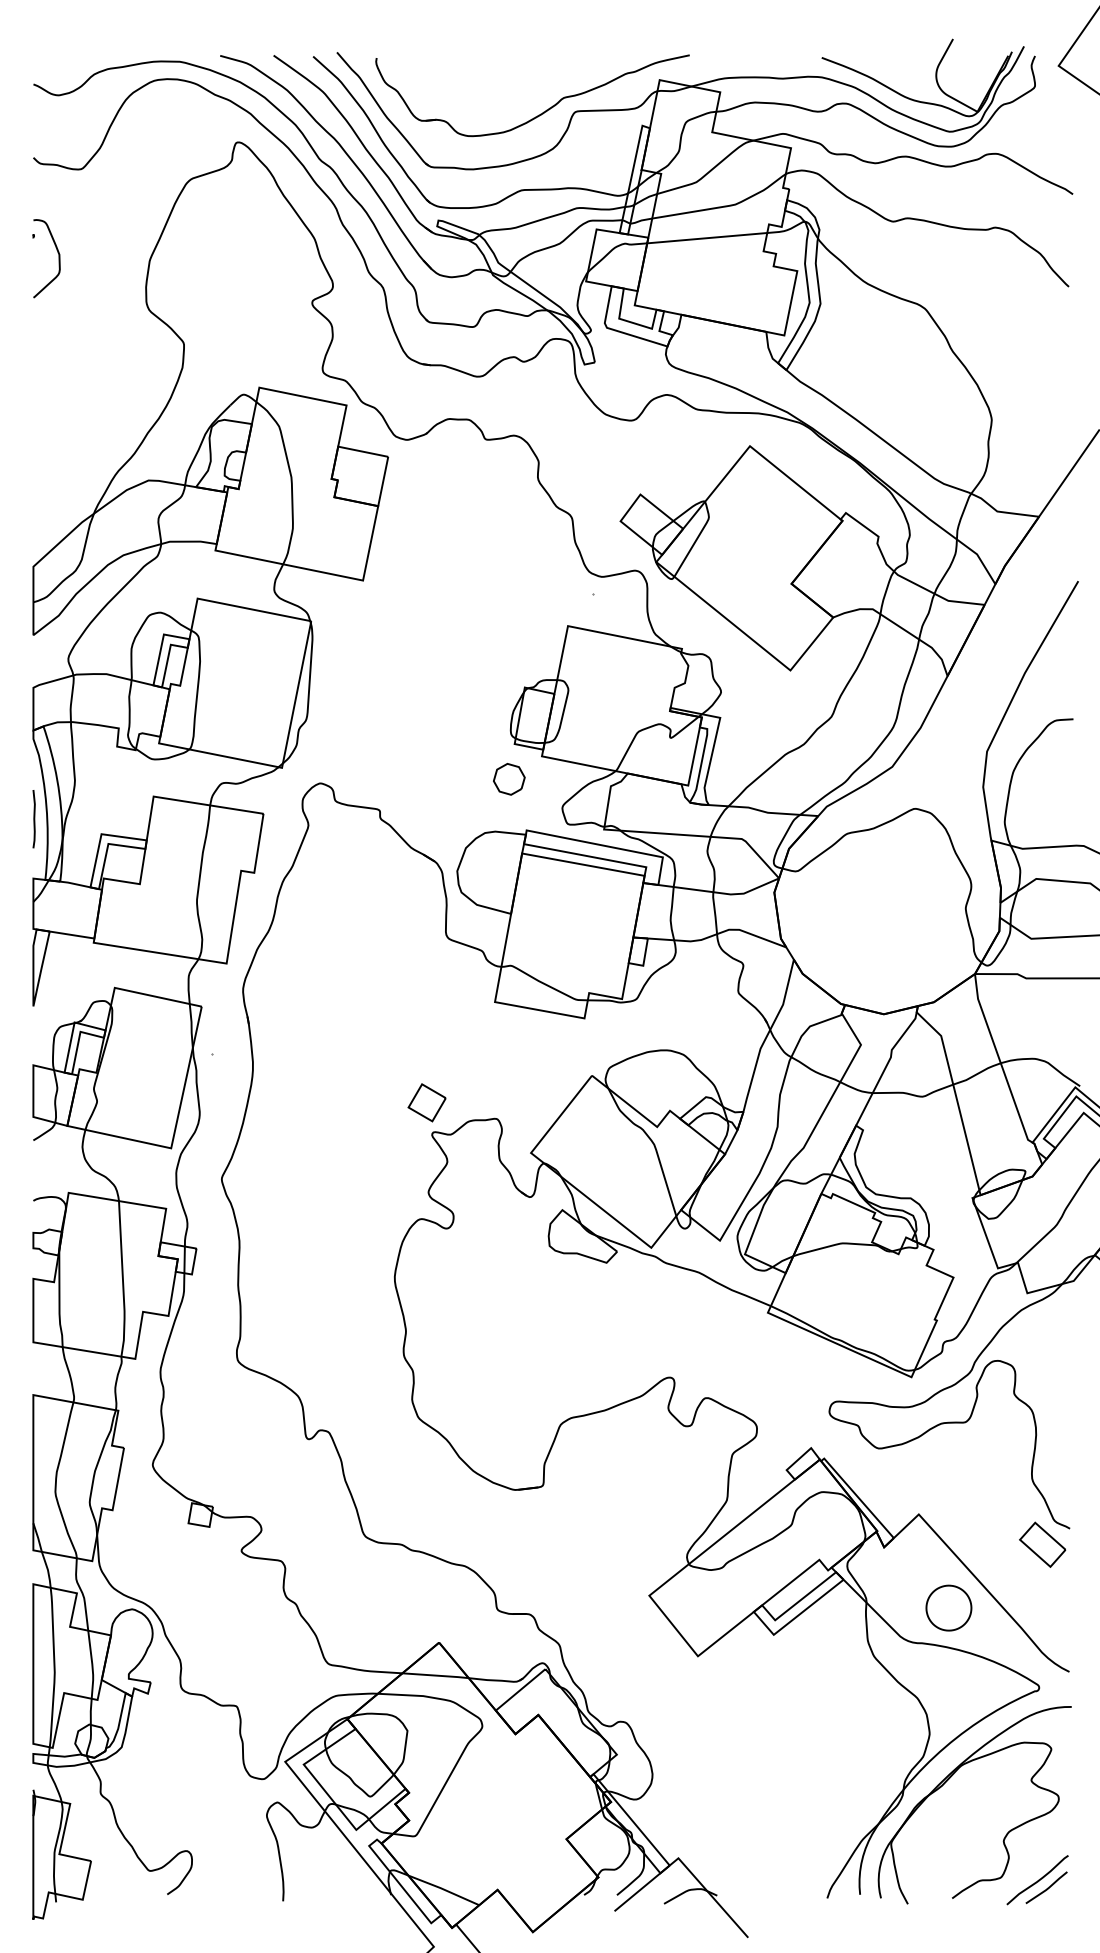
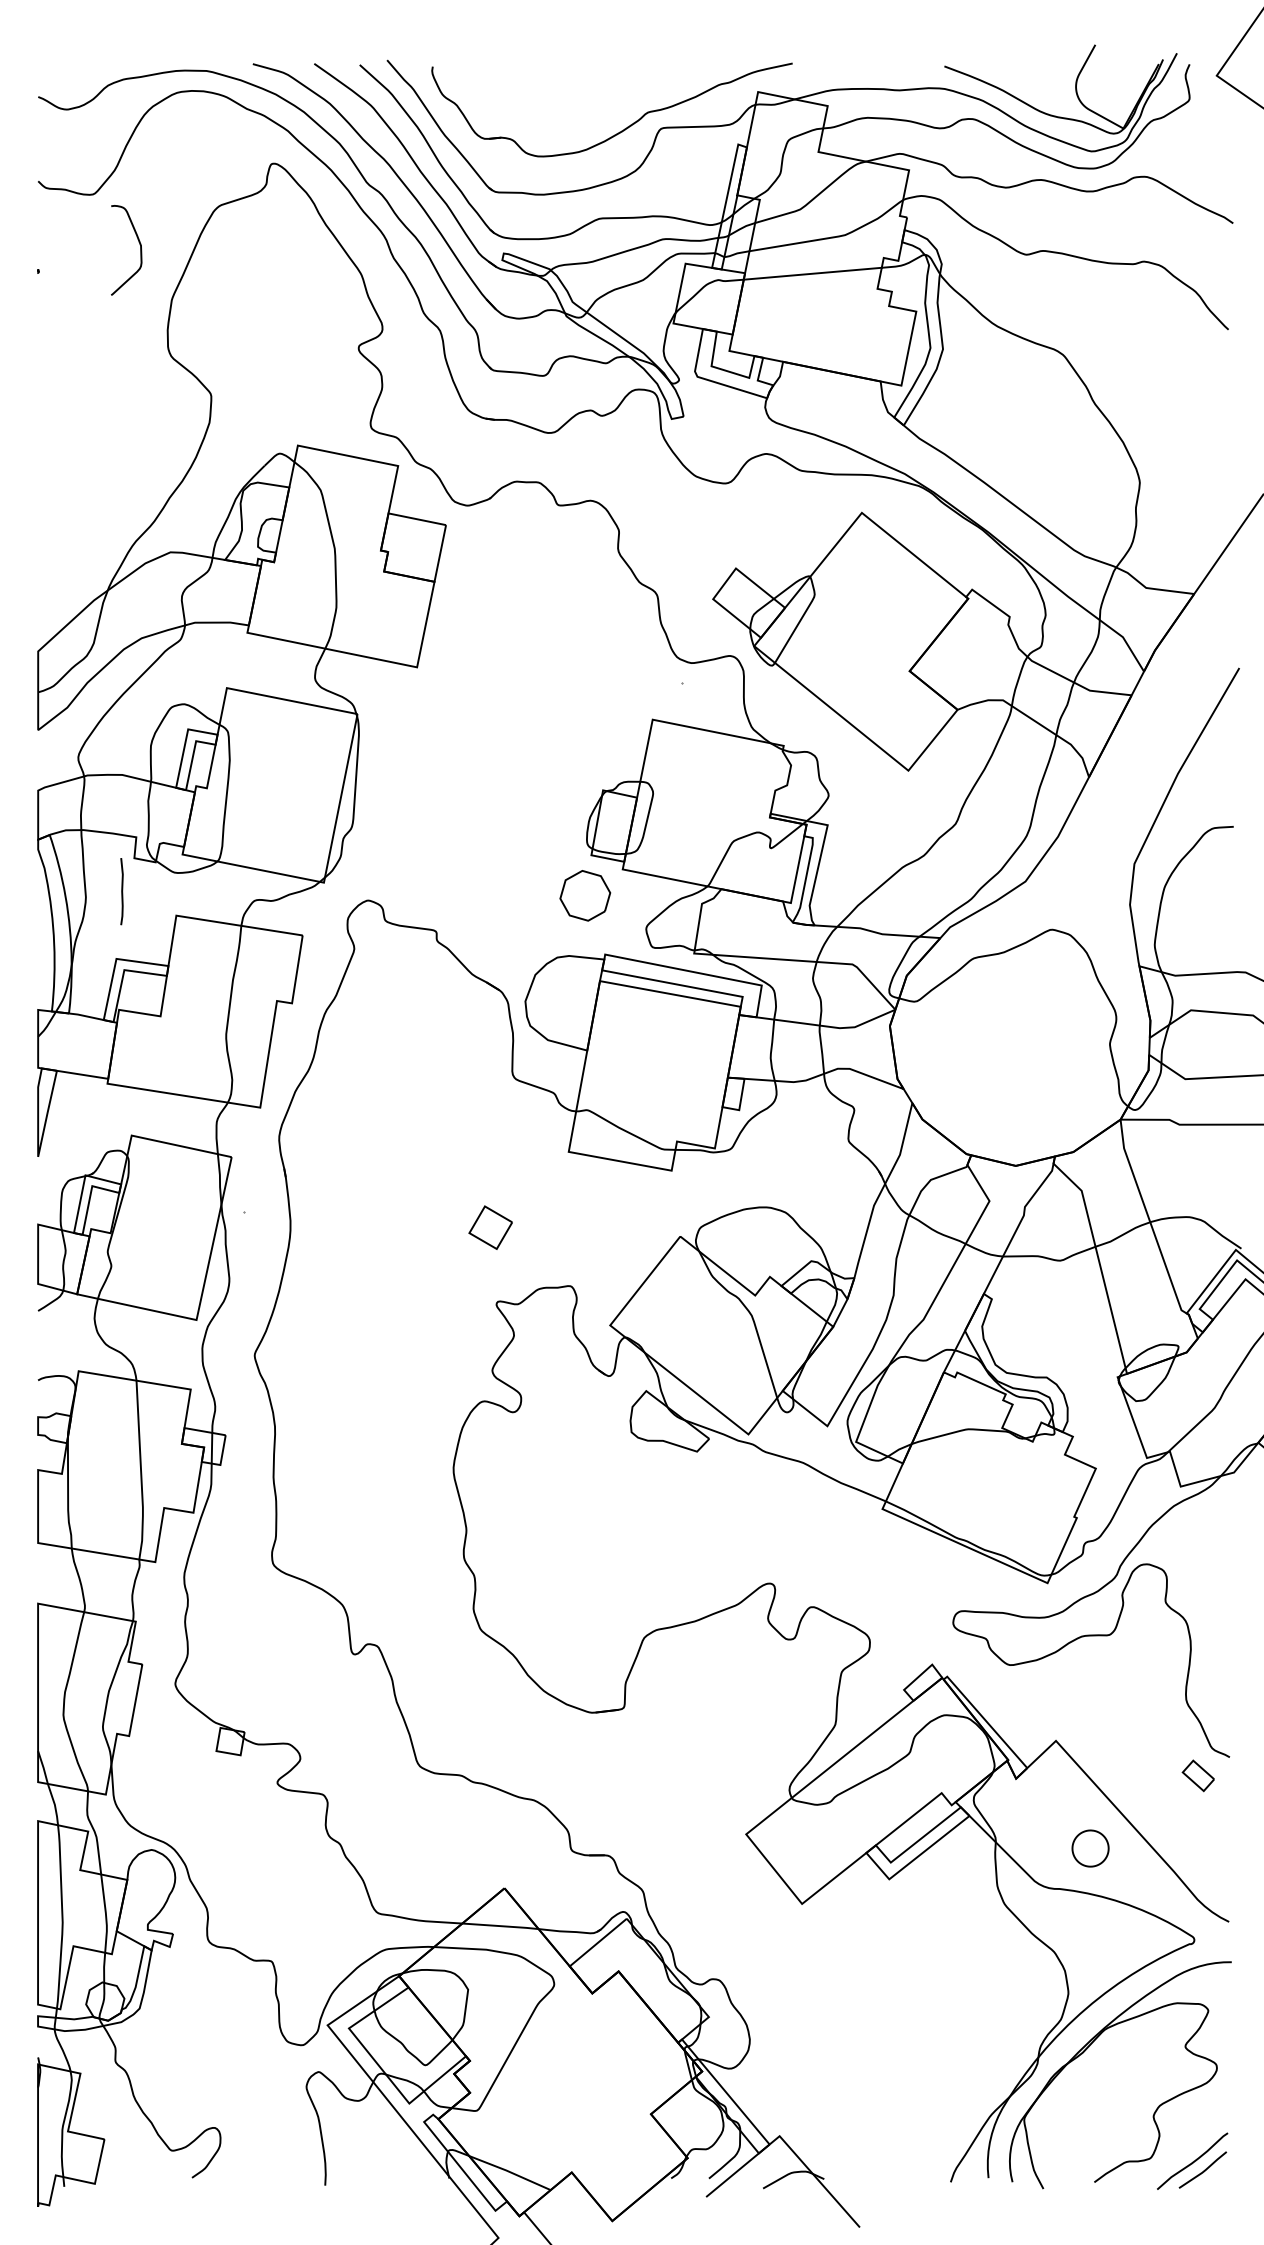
curve: (58, 258) -> (140, 250), moved
part: (508, 779) -> (584, 895), size x1.4
line: (33, 819) -> (121, 891), moved
part: (426, 1102) -> (490, 1227), moved
part: (1042, 1544) -> (1198, 1775), size x0.6
part: (948, 1608) -> (1090, 1848), size x0.7

